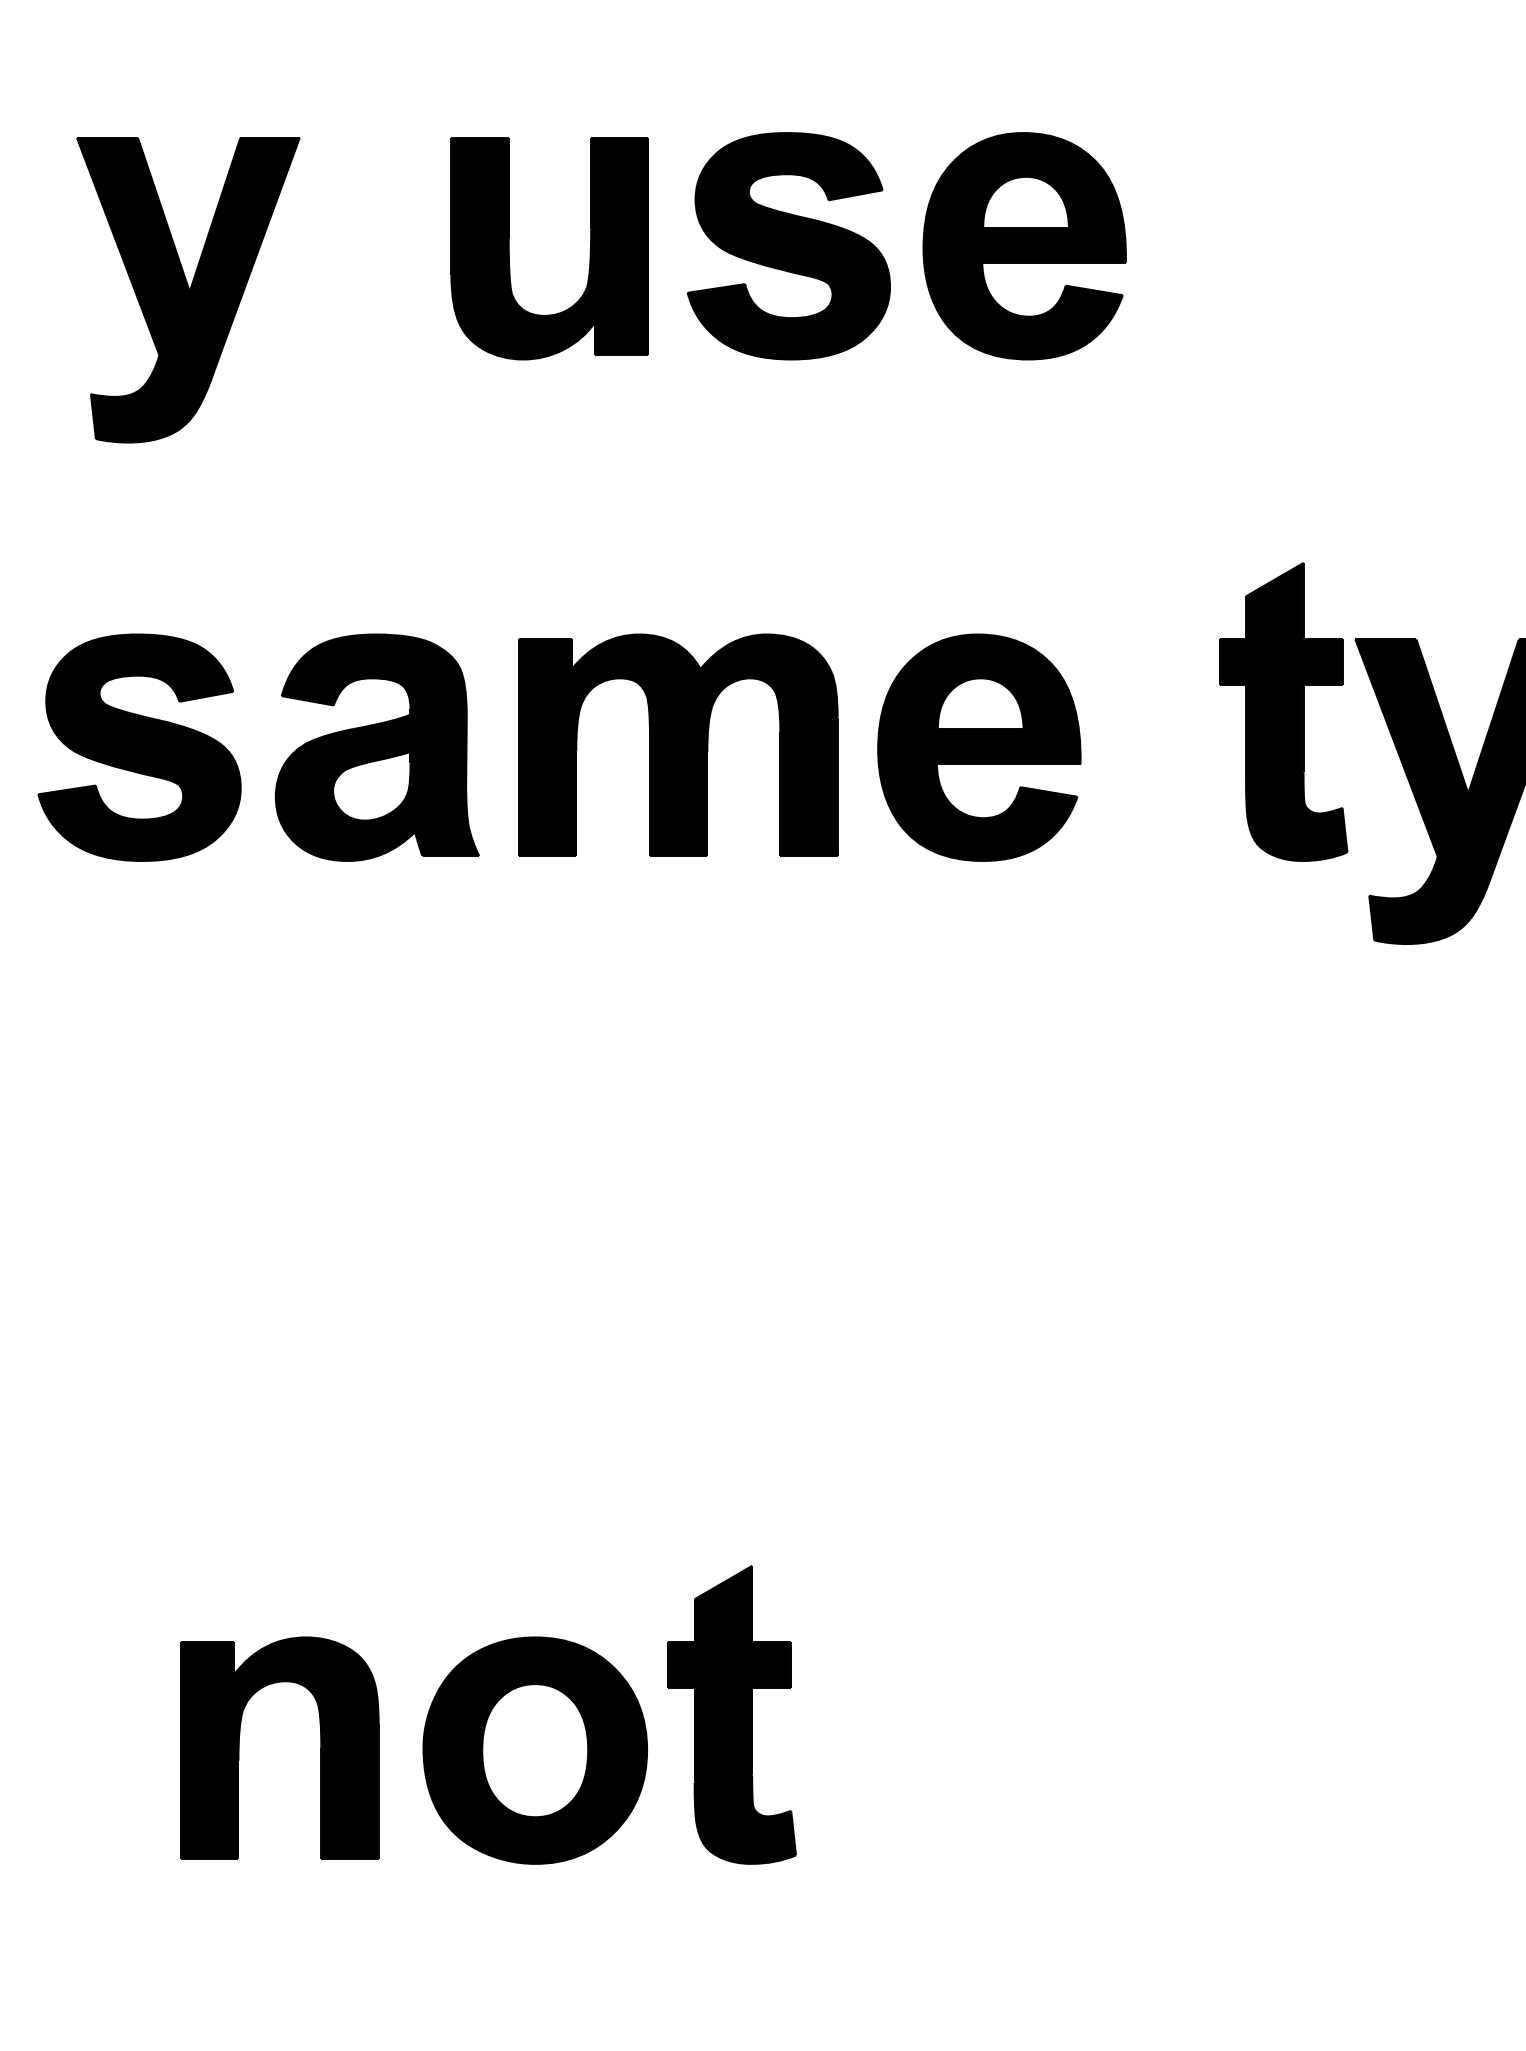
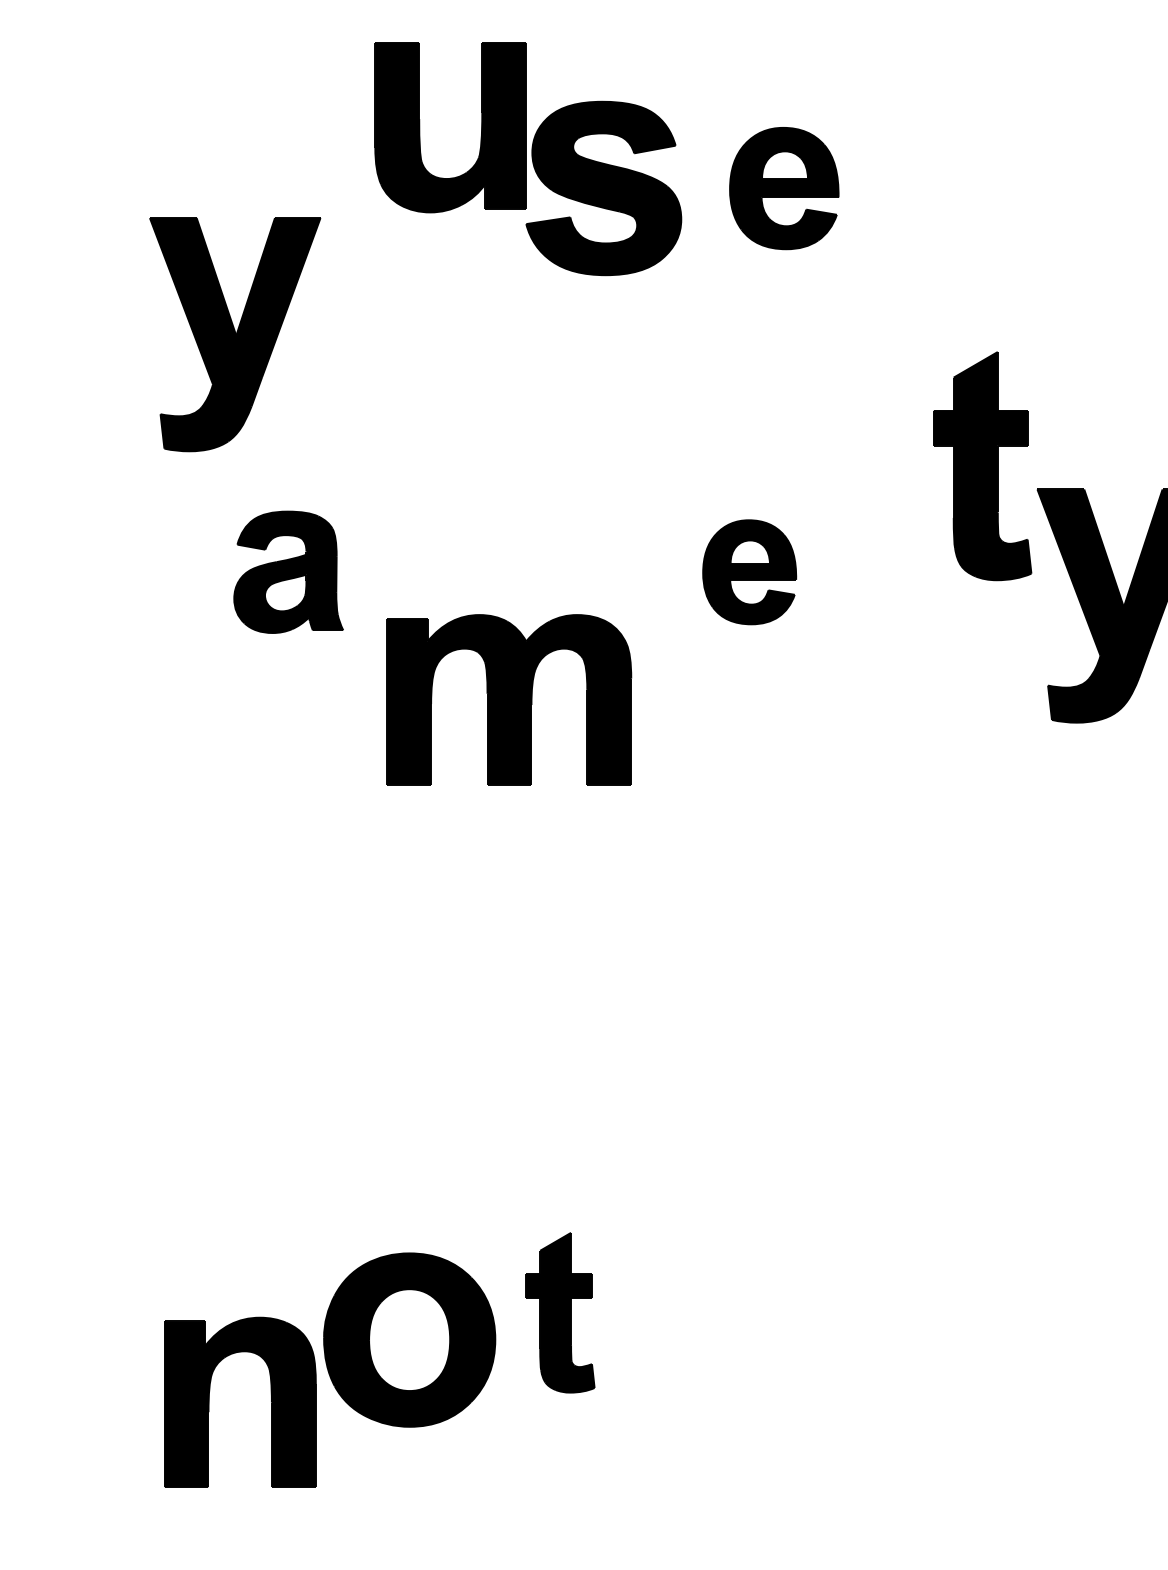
part: (1024, 246) -> (784, 188), size x0.7
part: (509, 248) -> (419, 127), moved
part: (188, 290) -> (235, 334), moved
part: (1283, 711) -> (982, 465), moved
part: (678, 744) -> (509, 699), moved
part: (139, 747) -> (106, 572), removed
part: (376, 747) -> (288, 572), size x0.7
part: (979, 747) -> (749, 572), size x0.6
part: (731, 1714) -> (559, 1312), size x0.7
part: (239, 1747) -> (209, 1401), moved

